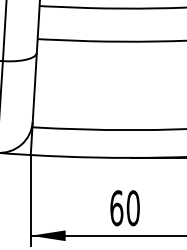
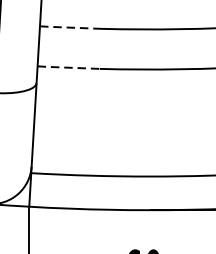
line: (64, 7) -> (70, 28), solid -> dashed
line: (62, 40) -> (67, 68), solid -> dashed

